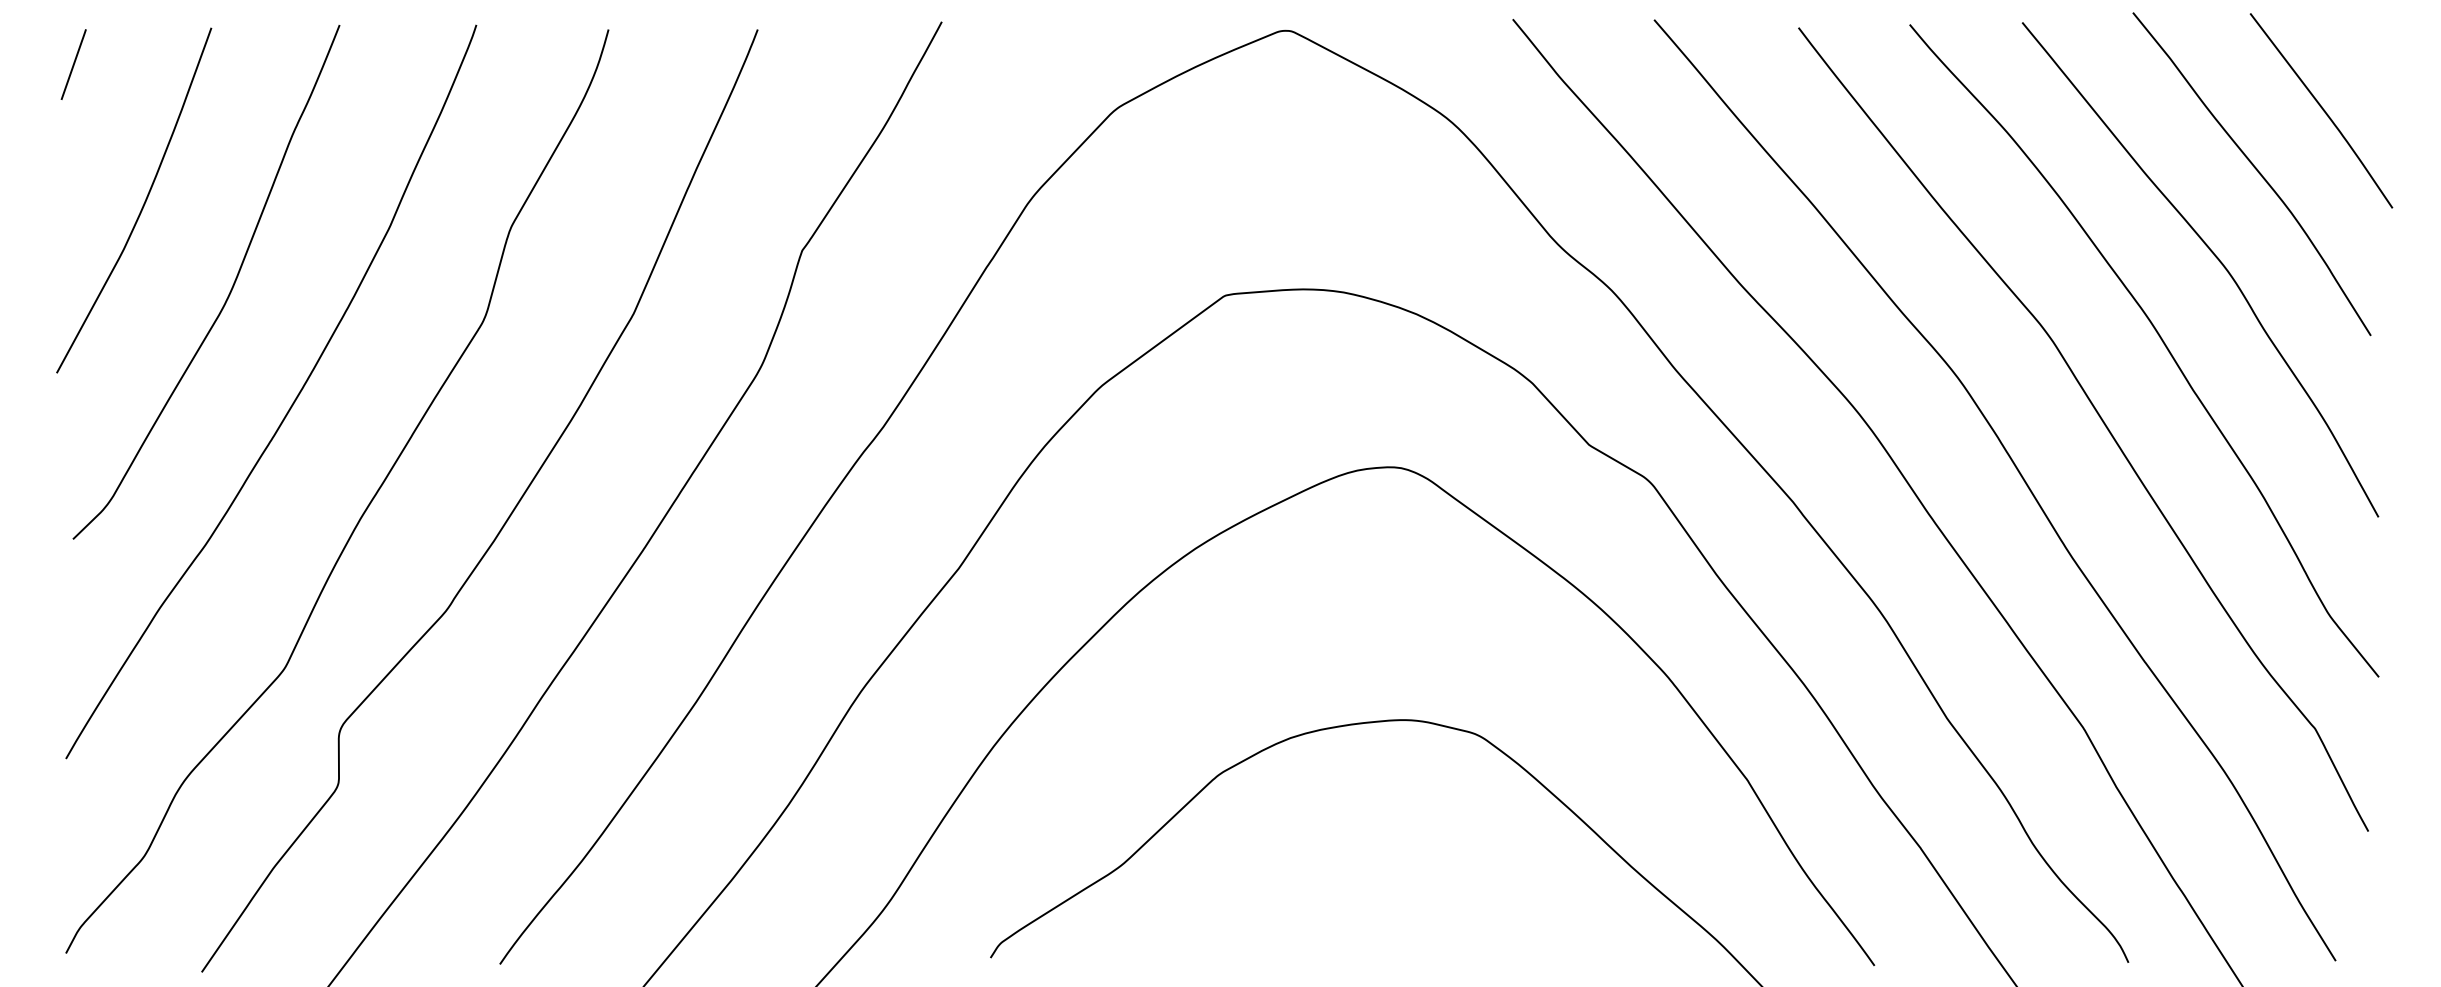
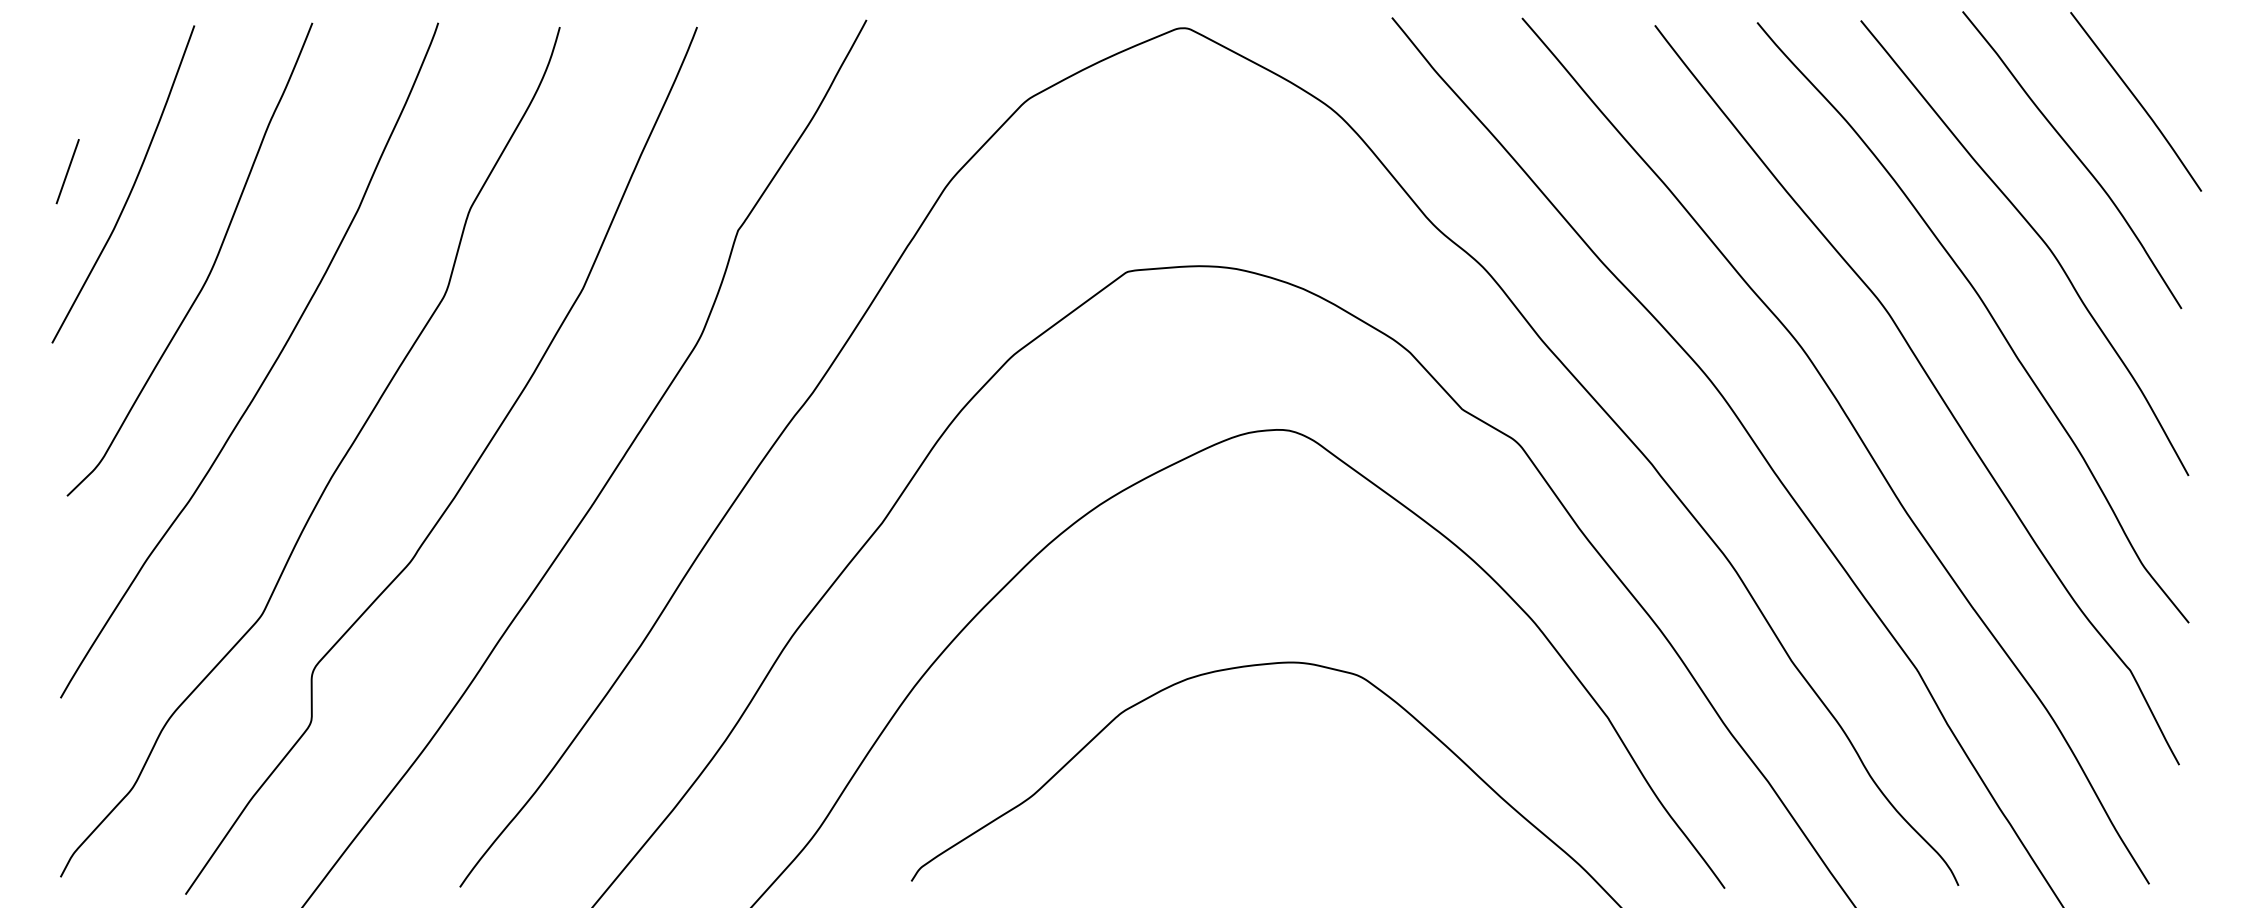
line: (73, 64) -> (67, 171), moved

